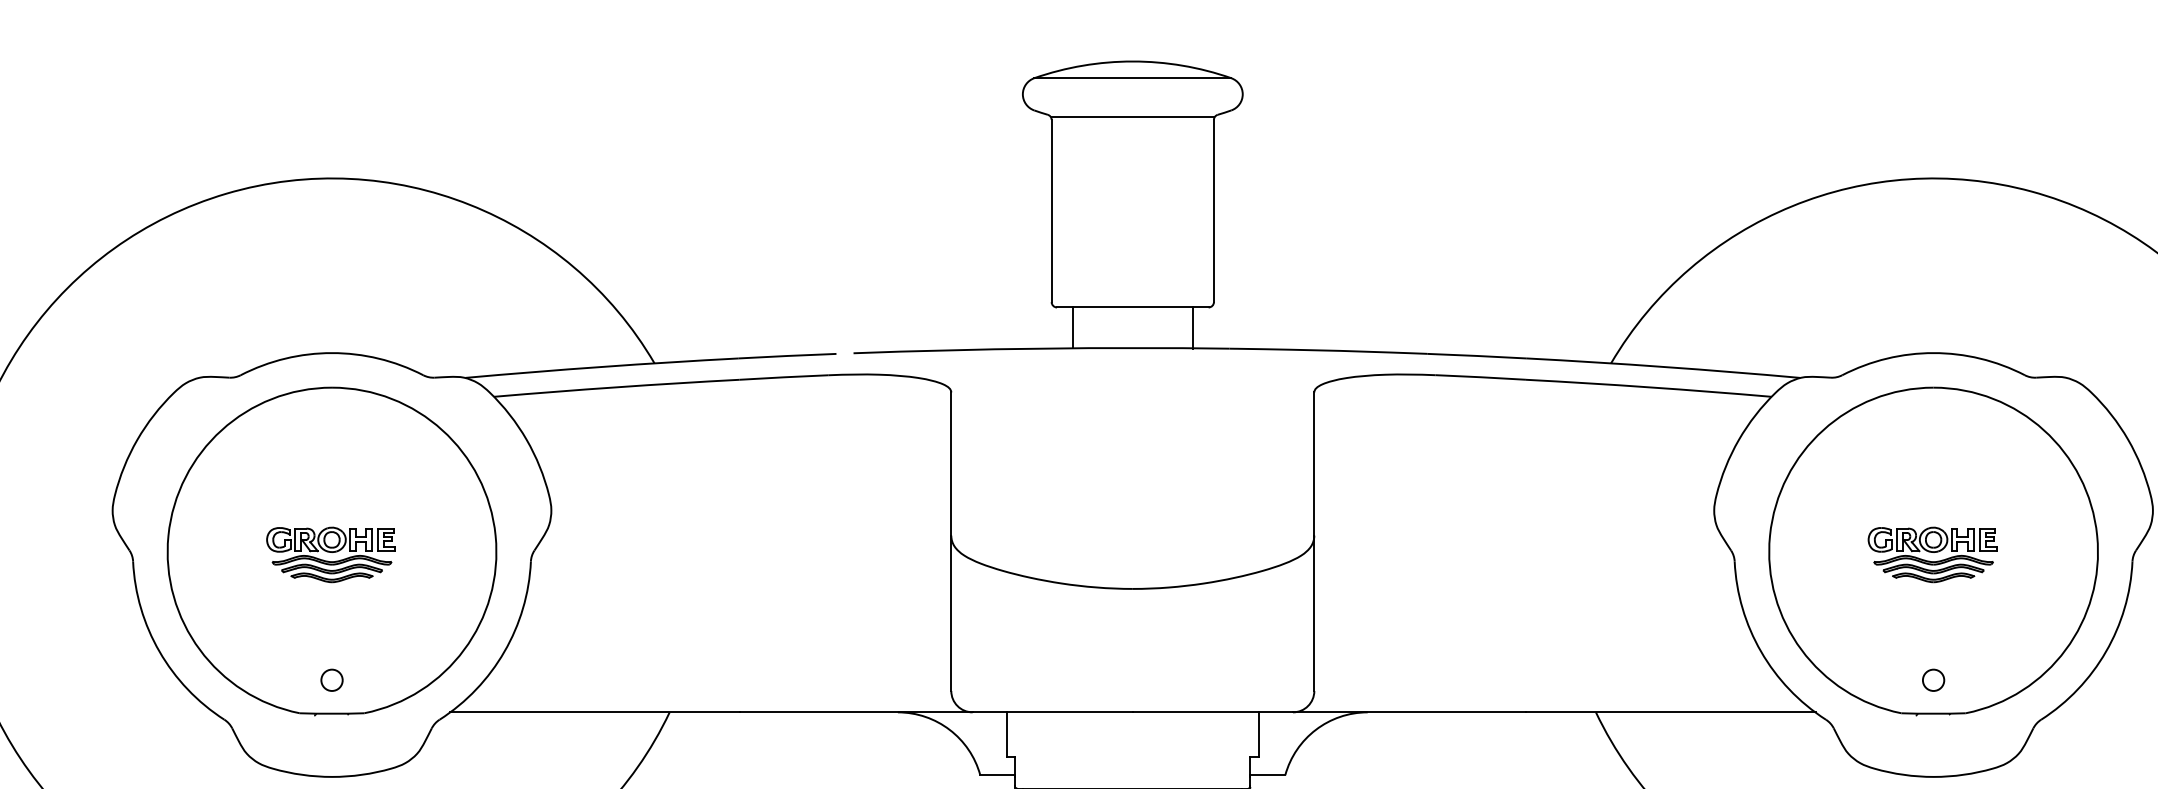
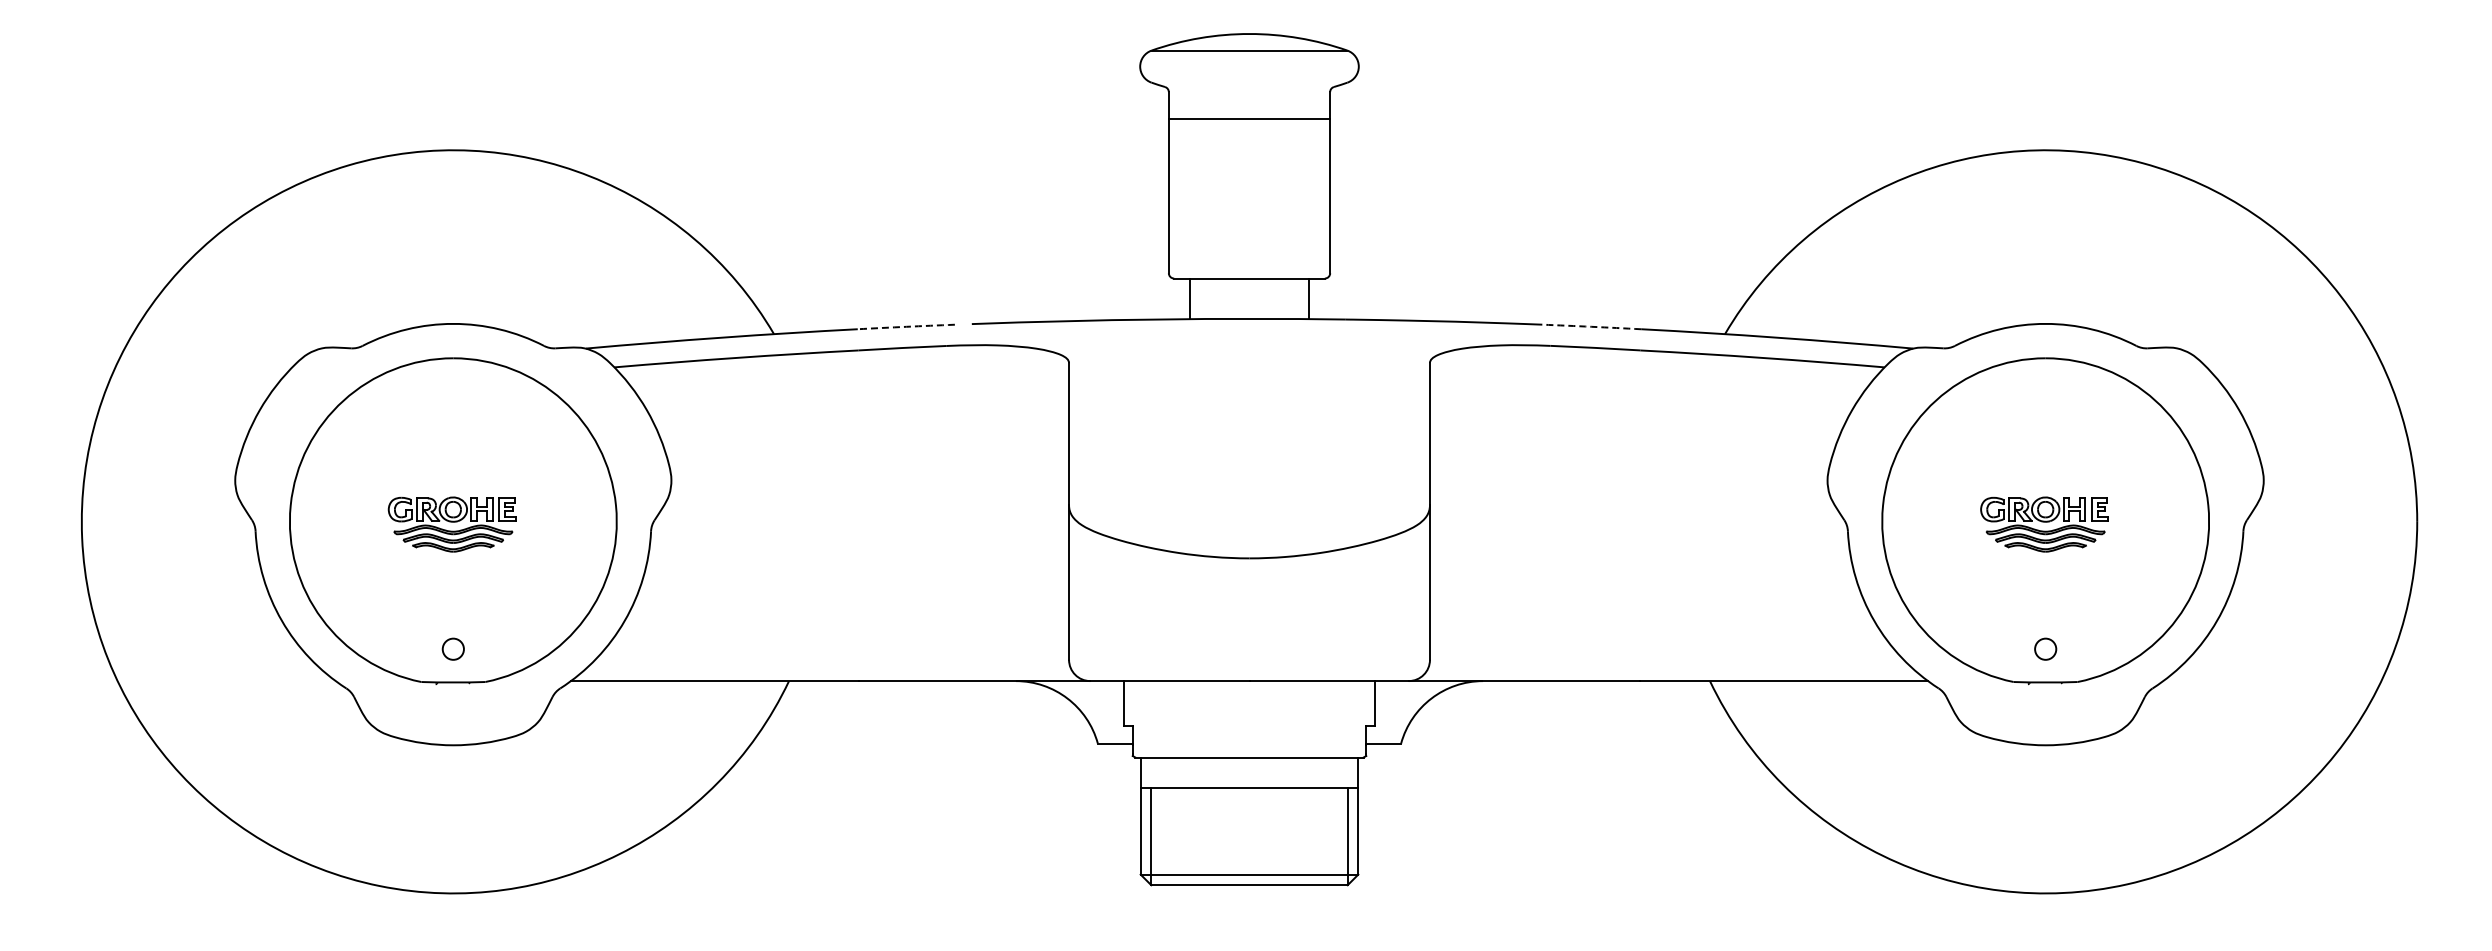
line: (1132, 117) -> (1249, 119), moved
arc: (787, 355) -> (906, 326), solid -> dashed
arc: (1476, 355) -> (1591, 326), solid -> dashed

